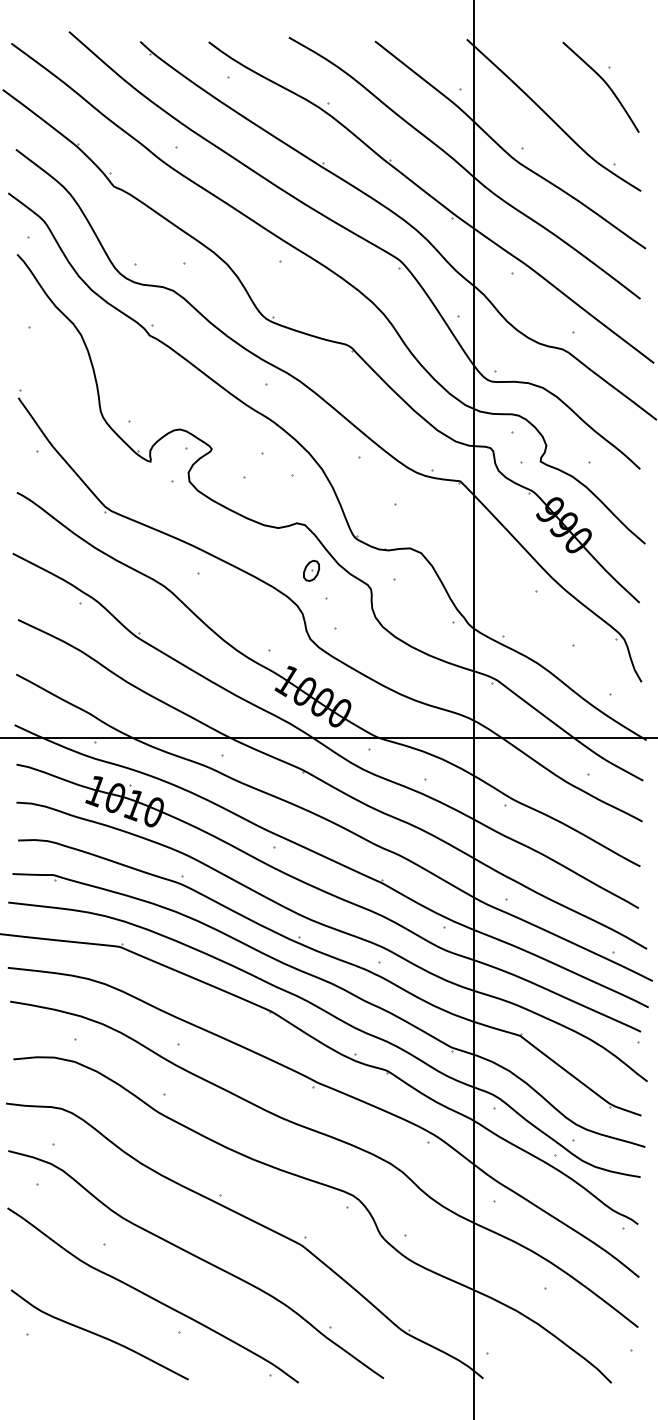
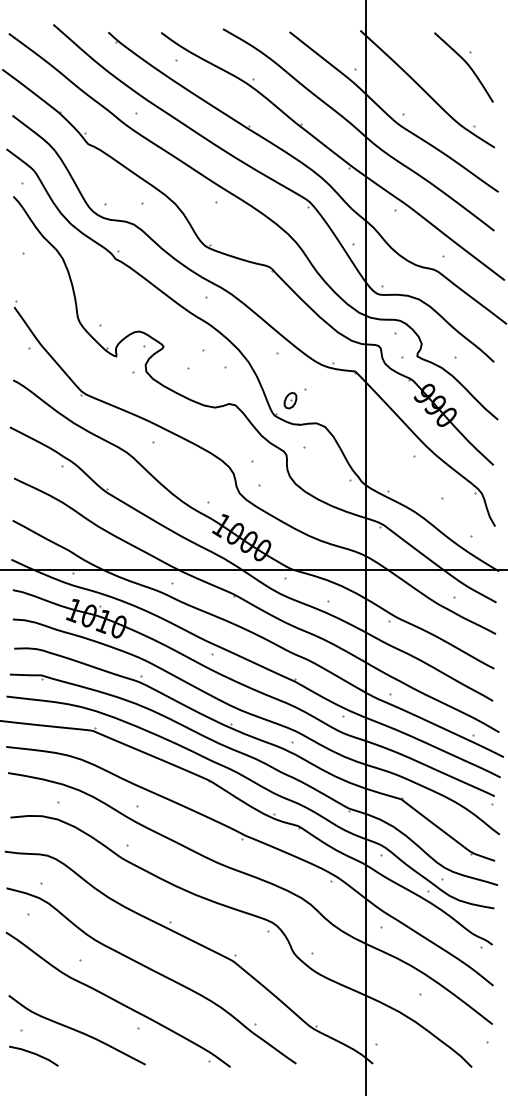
part: (311, 570) -> (290, 400), moved
line: (43, 1366) -> (33, 1054), added

